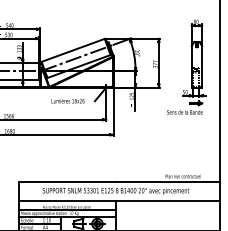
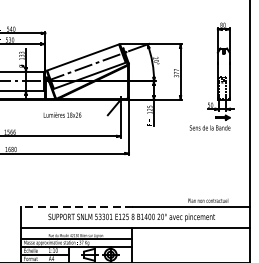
text: (67, 100) -> (61, 114), moved
line: (67, 182) -> (76, 207), solid -> dashed

